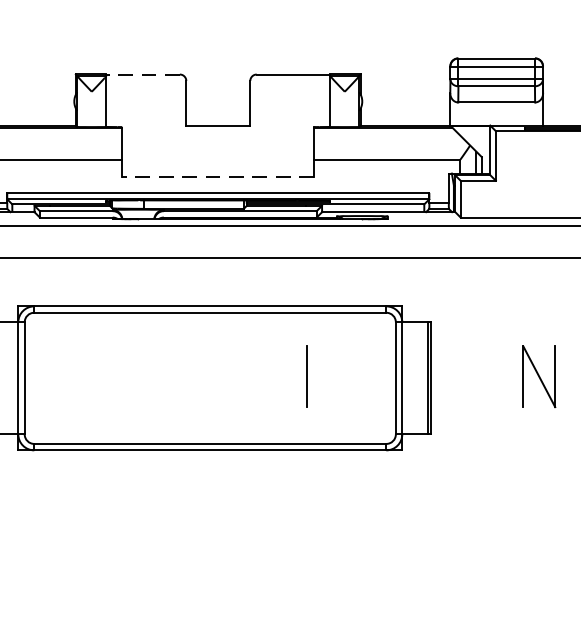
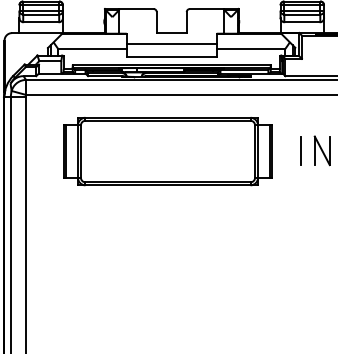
line: (143, 75) -> (136, 9), dashed -> solid
line: (217, 147) -> (171, 43), added
line: (217, 177) -> (171, 57), dashed -> solid
line: (305, 376) -> (300, 150), moved

